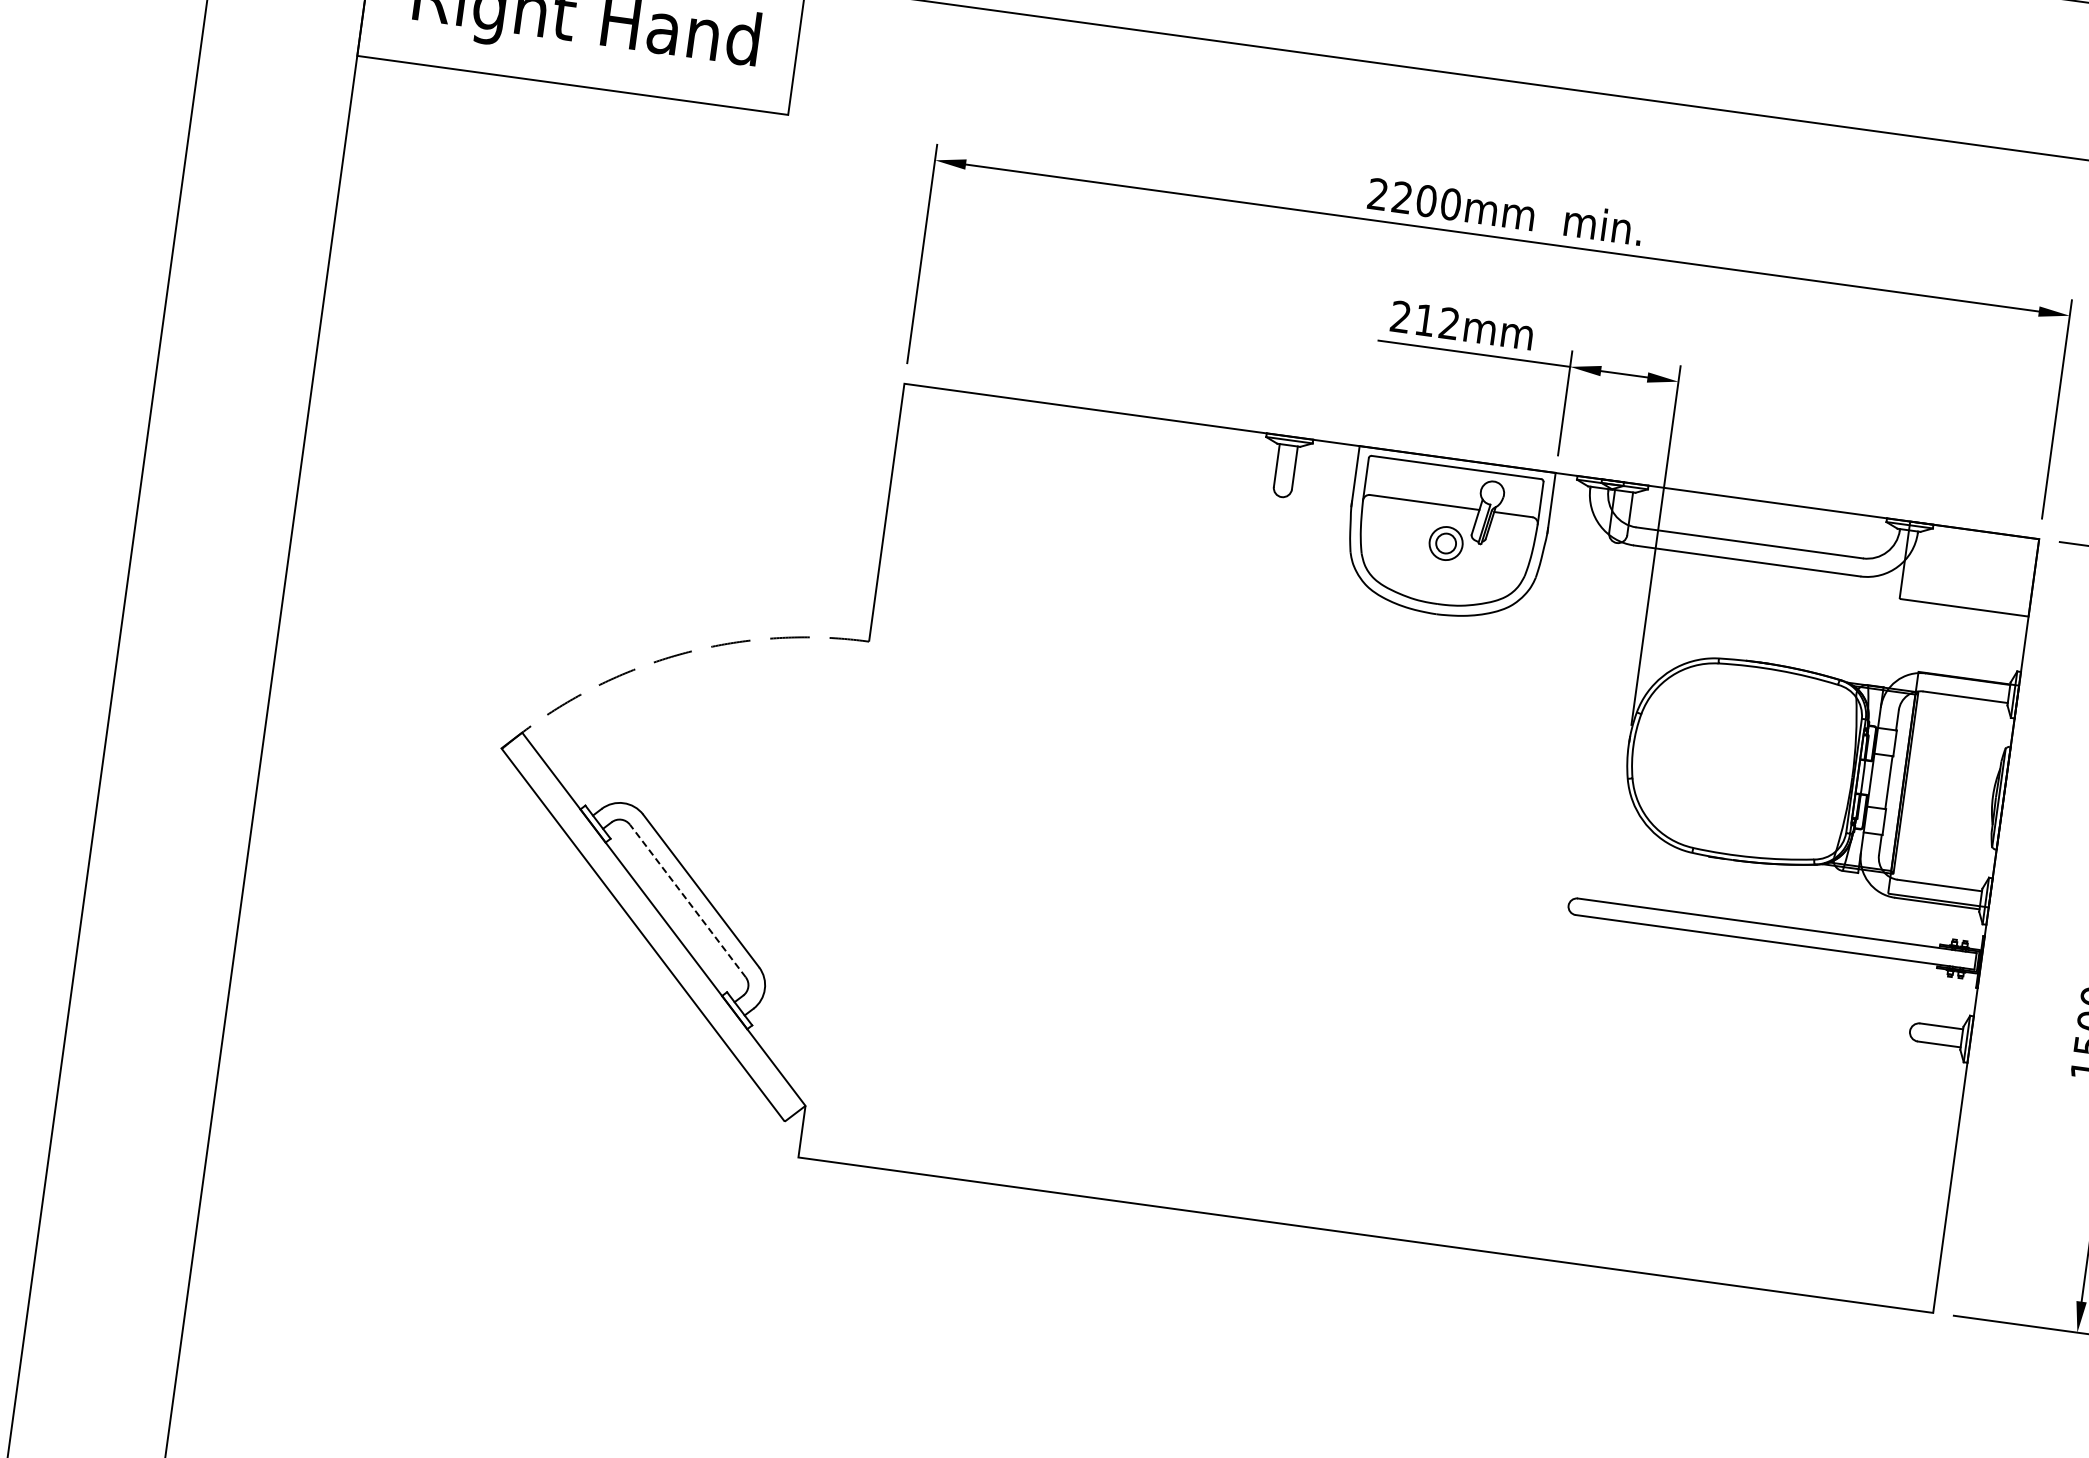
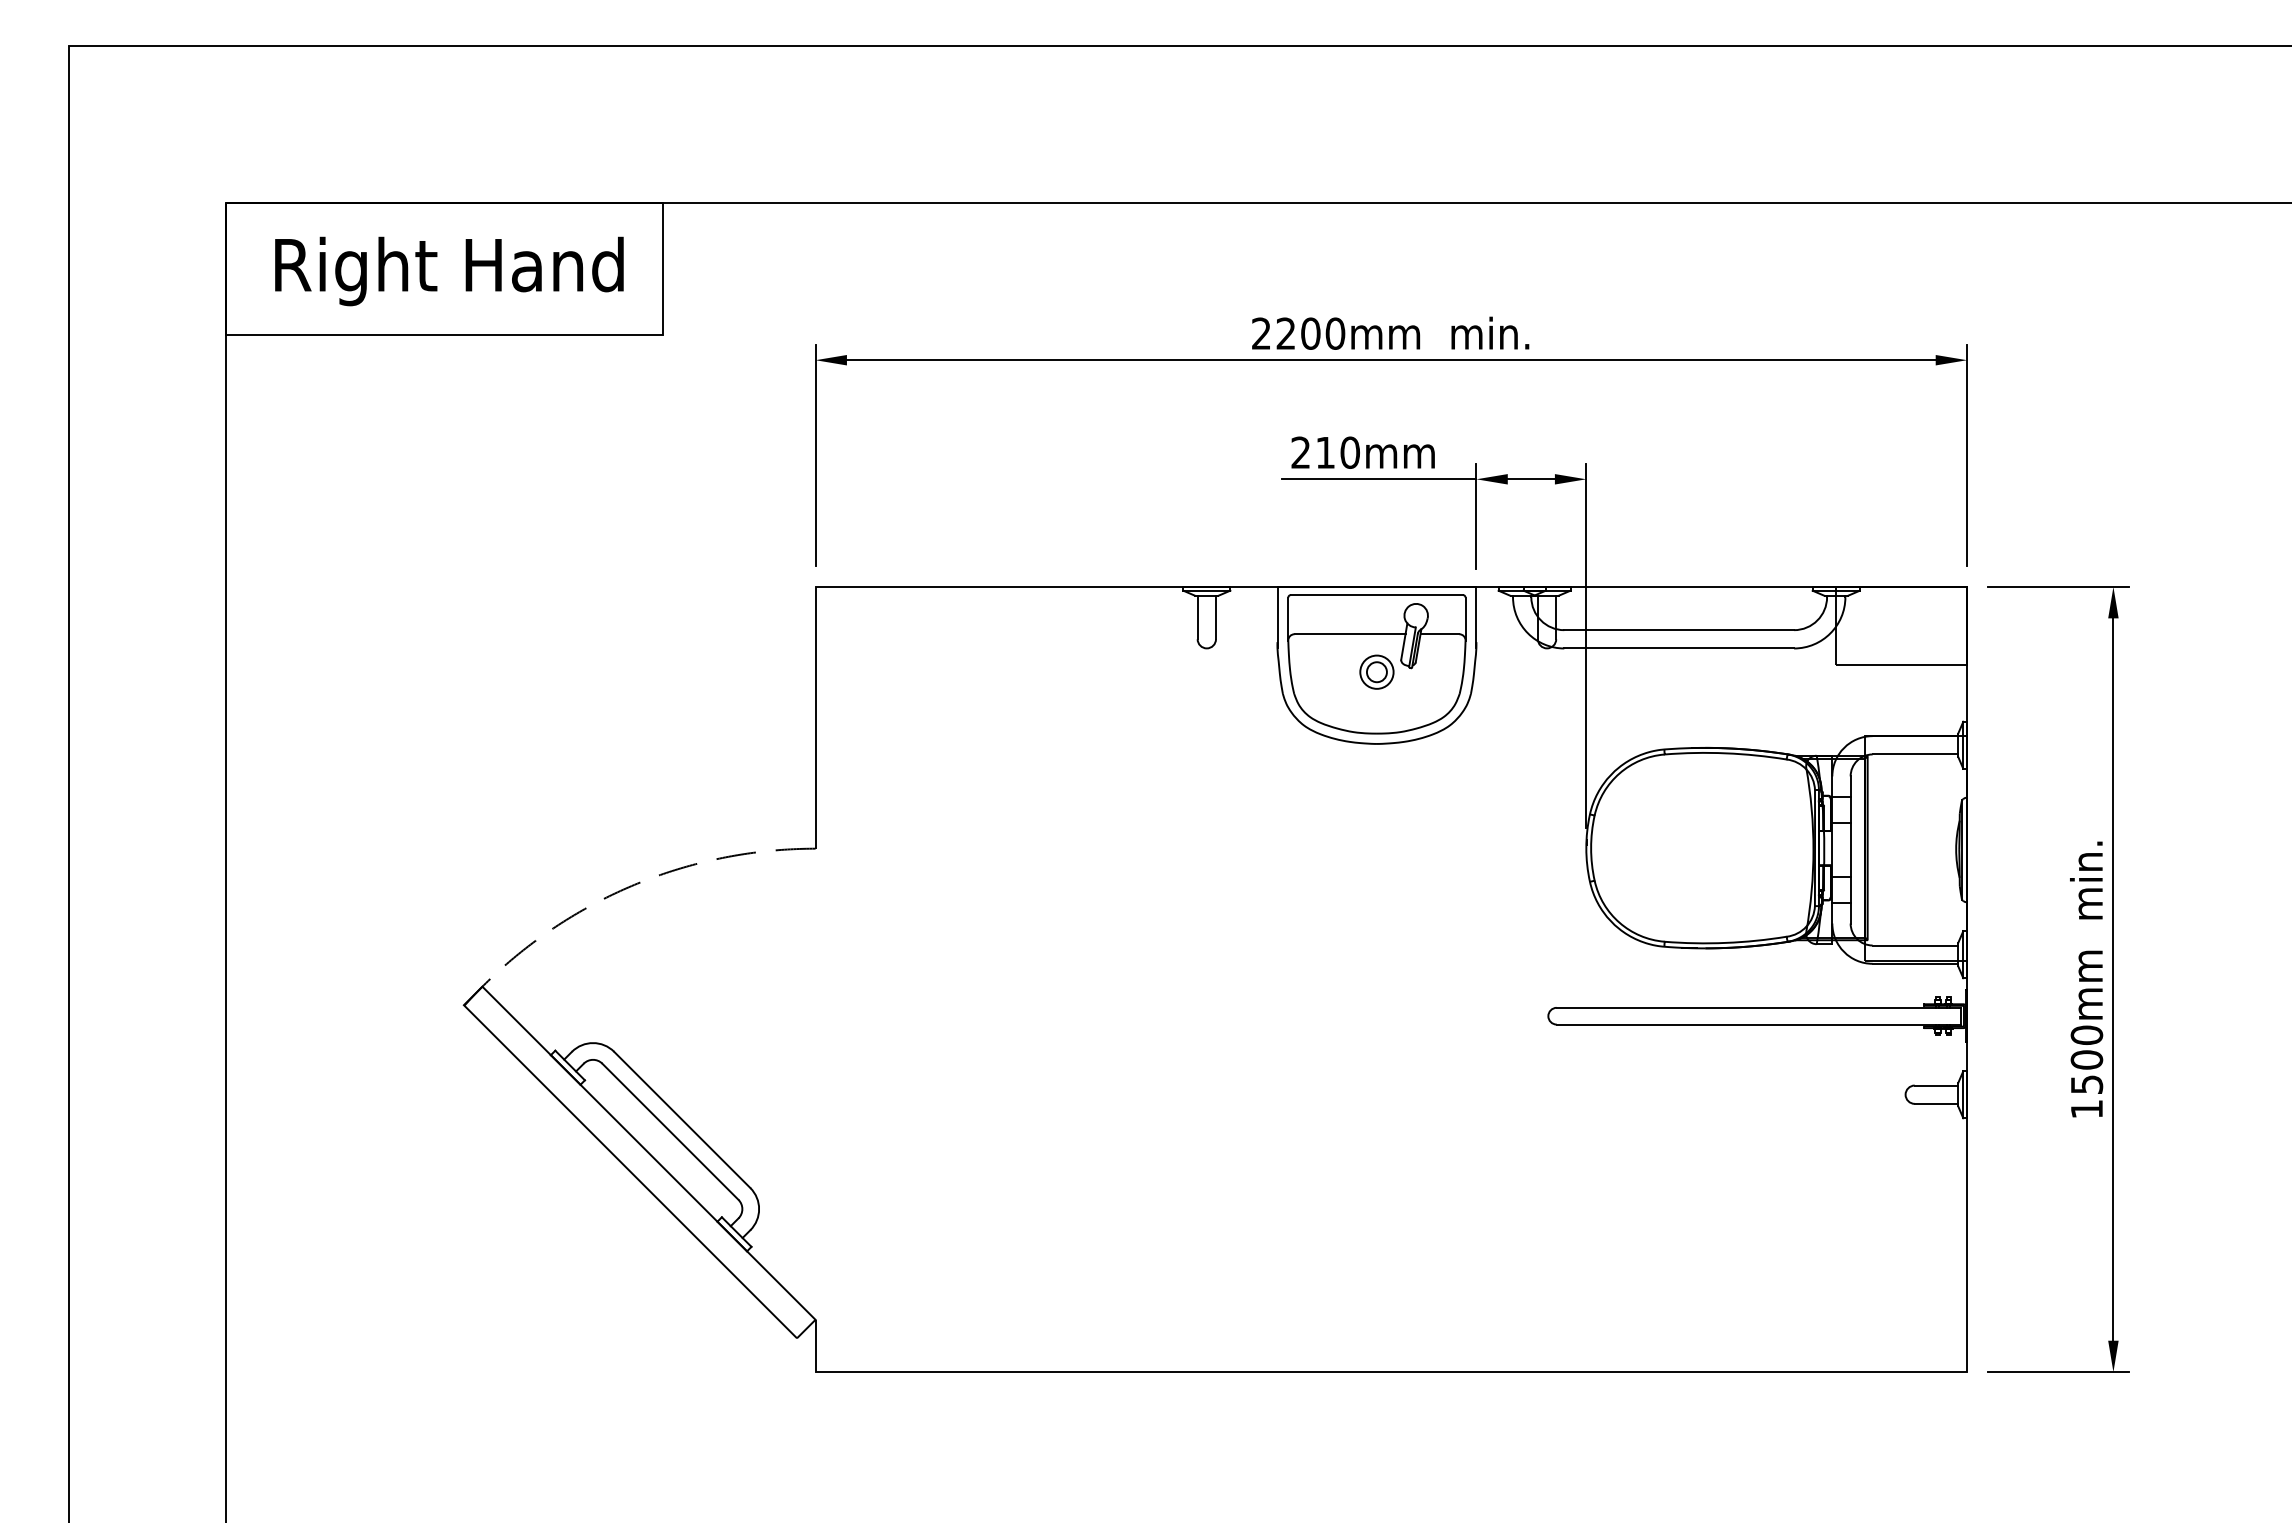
text: (1448, 323) -> (1349, 452), 212mm -> 210mm
line: (688, 900) -> (670, 1131), dashed -> solid

